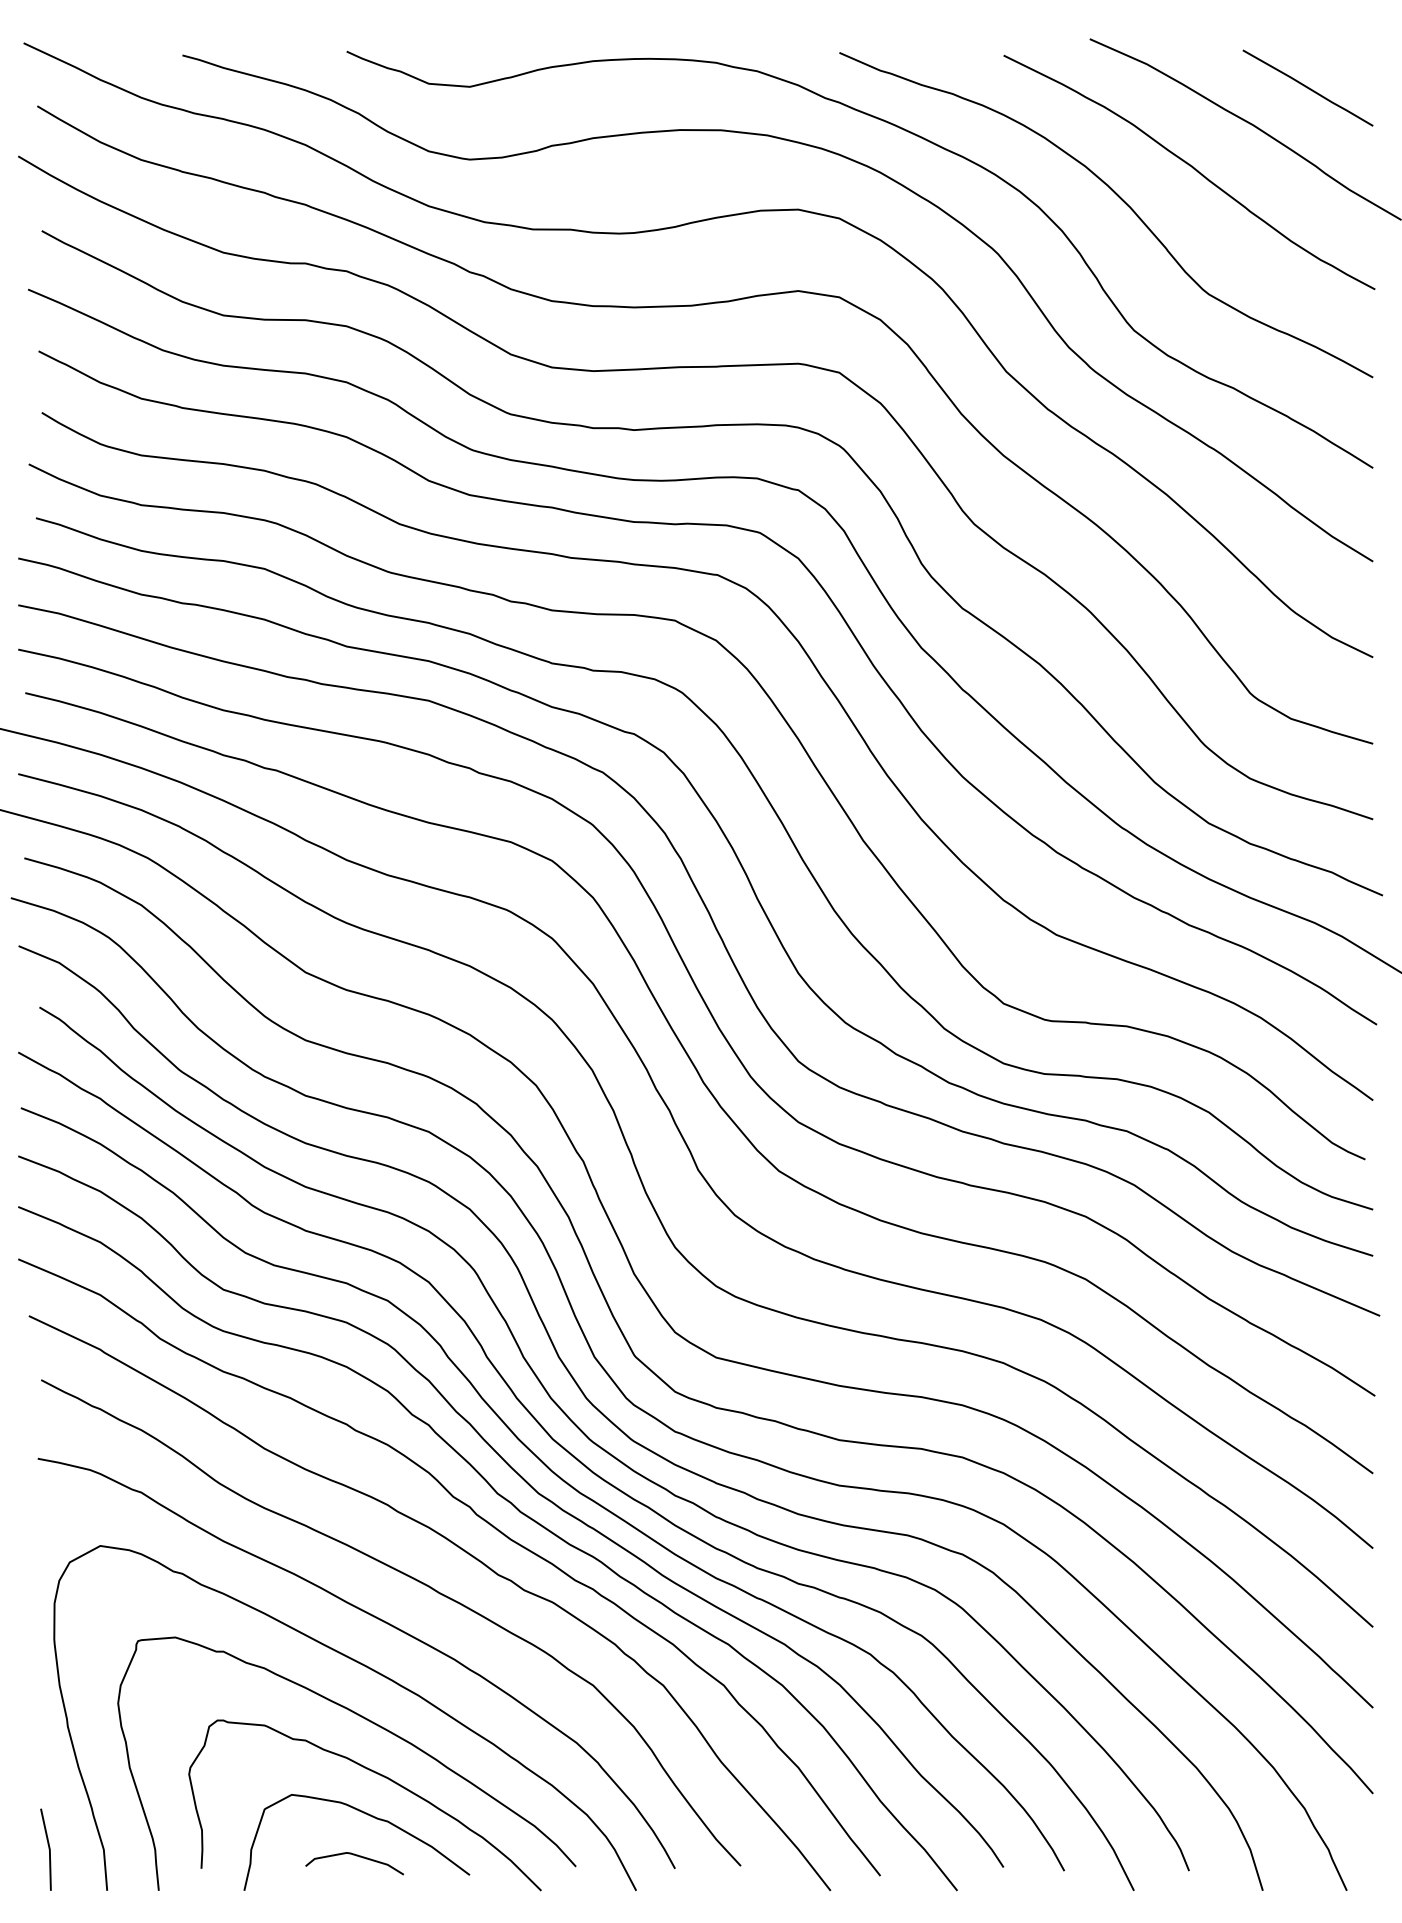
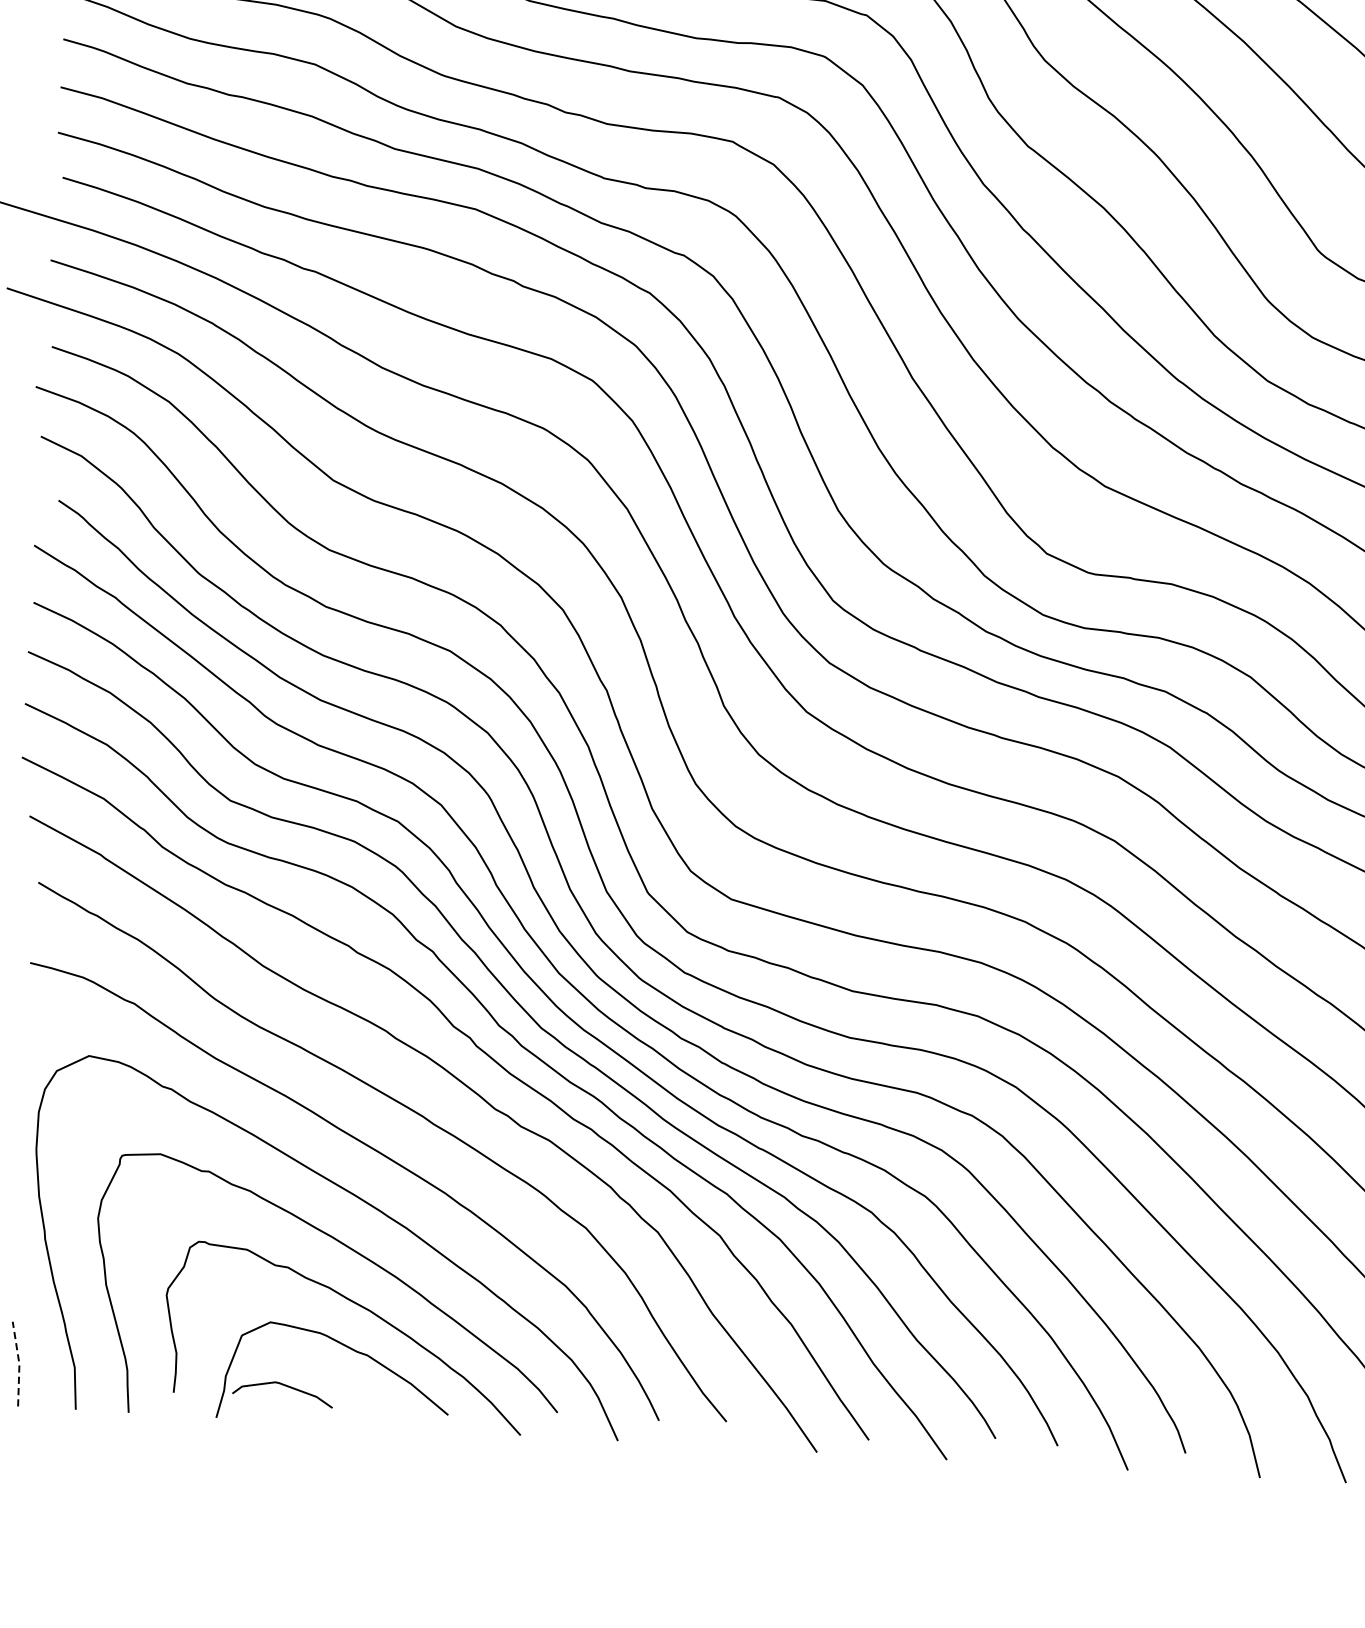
line: (49, 1849) -> (19, 1364), solid -> dashed
curve: (356, 1856) -> (285, 1386), moved

